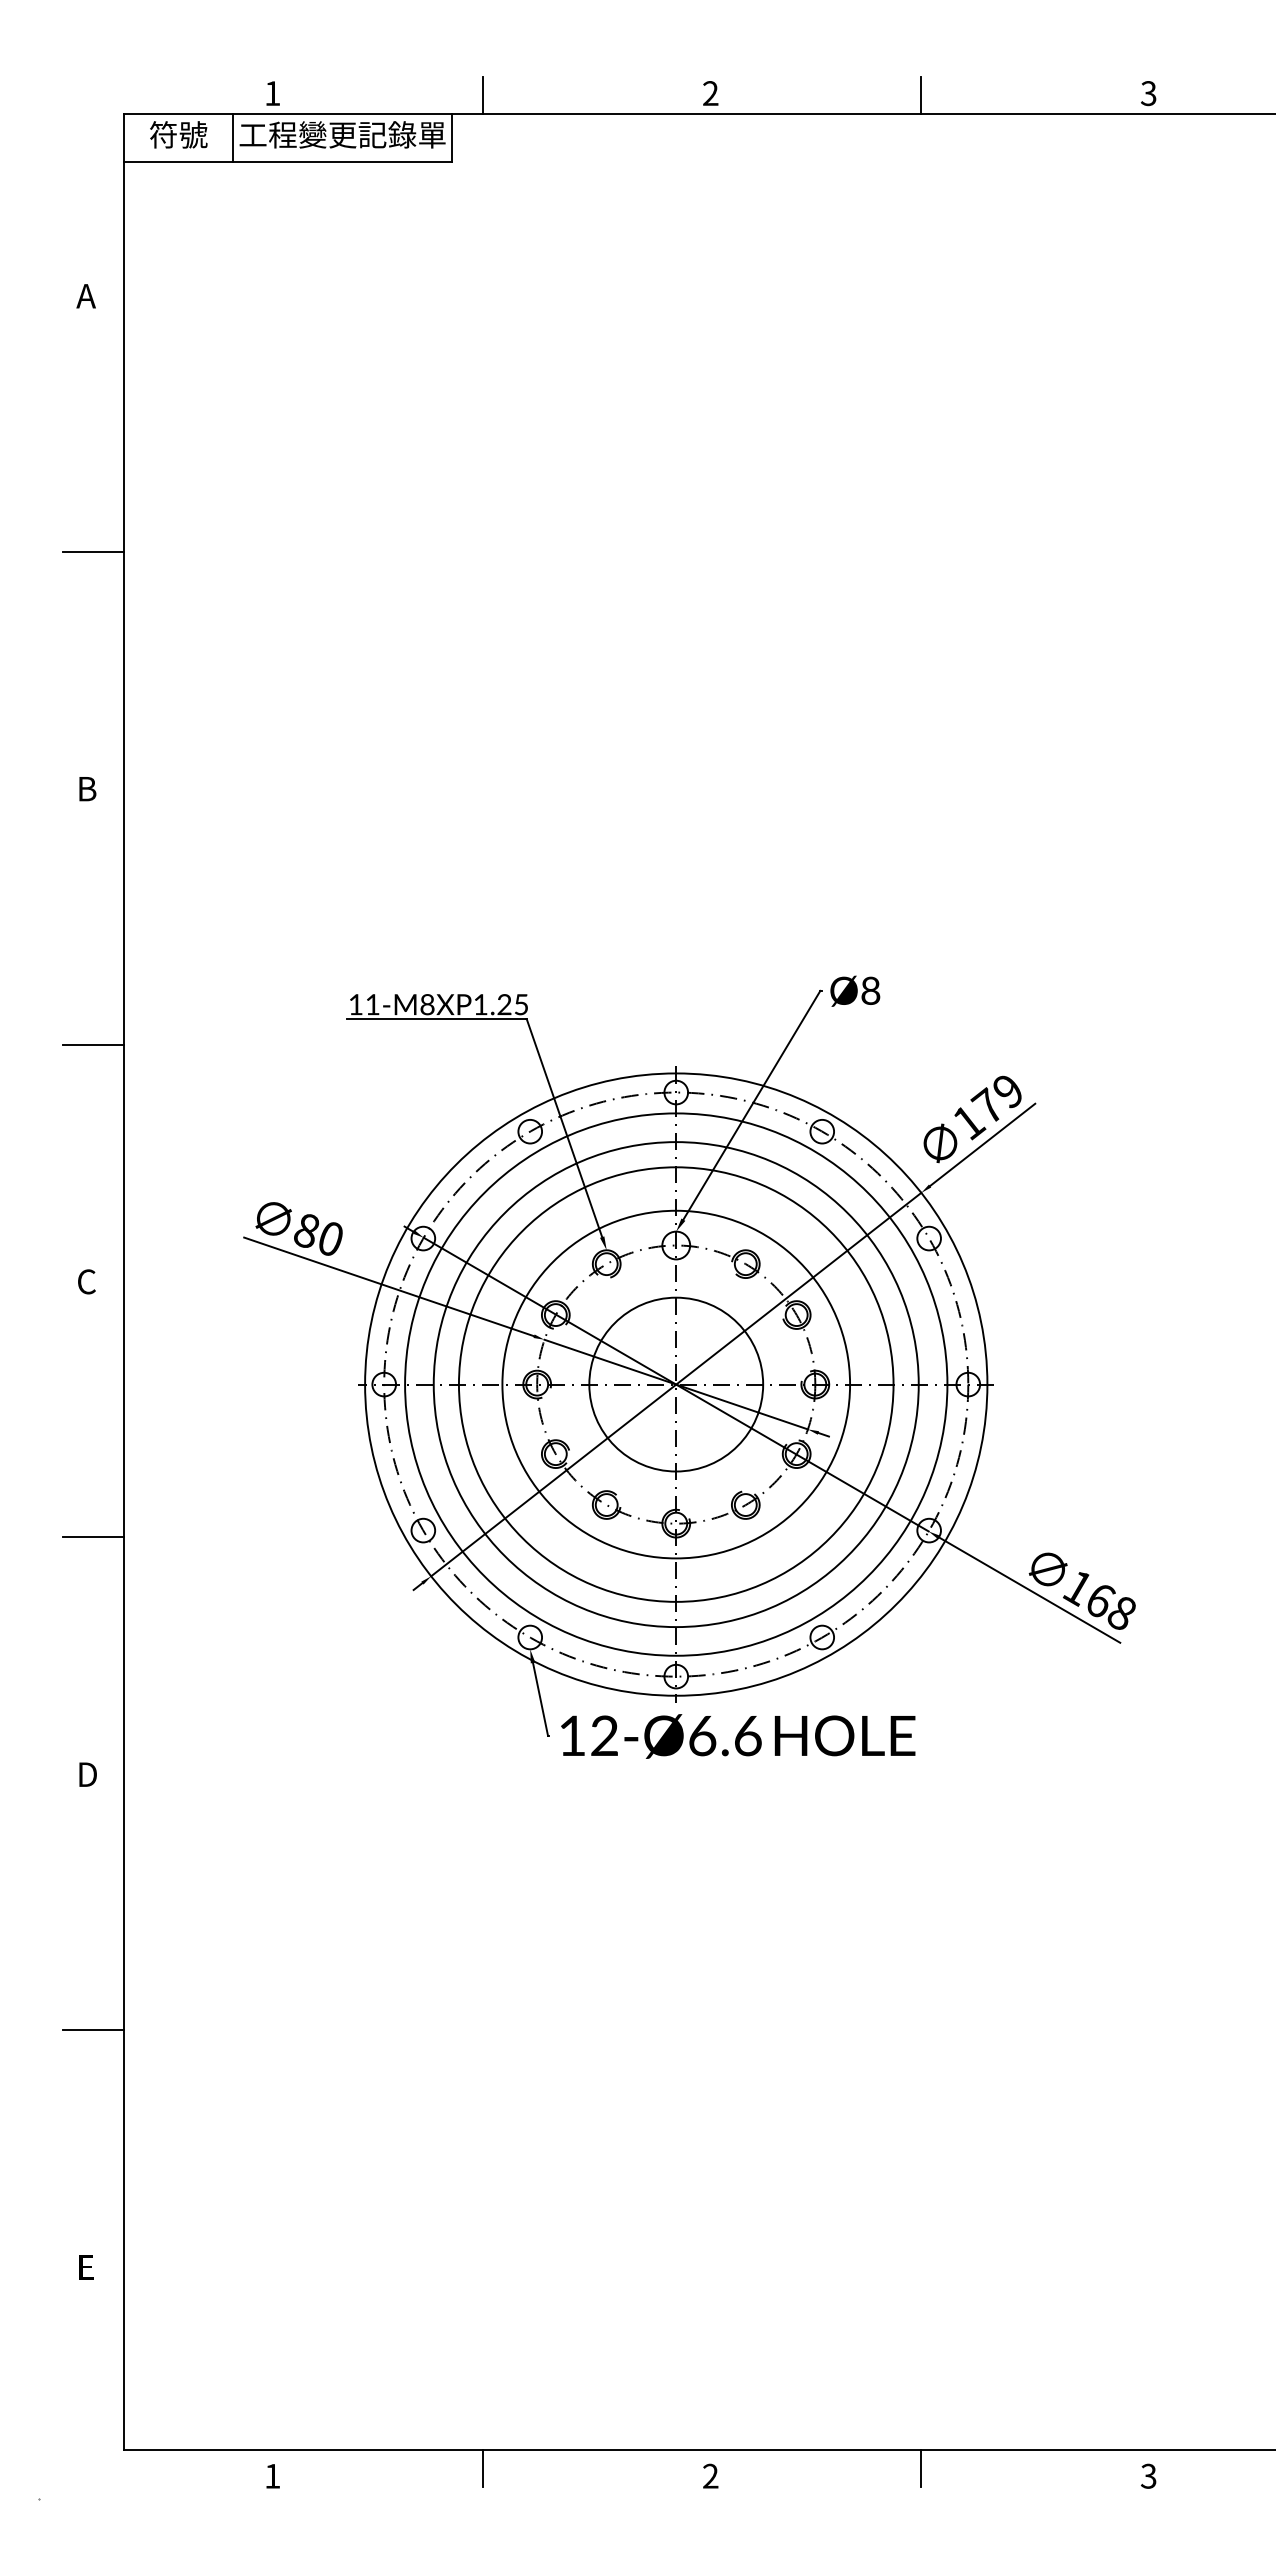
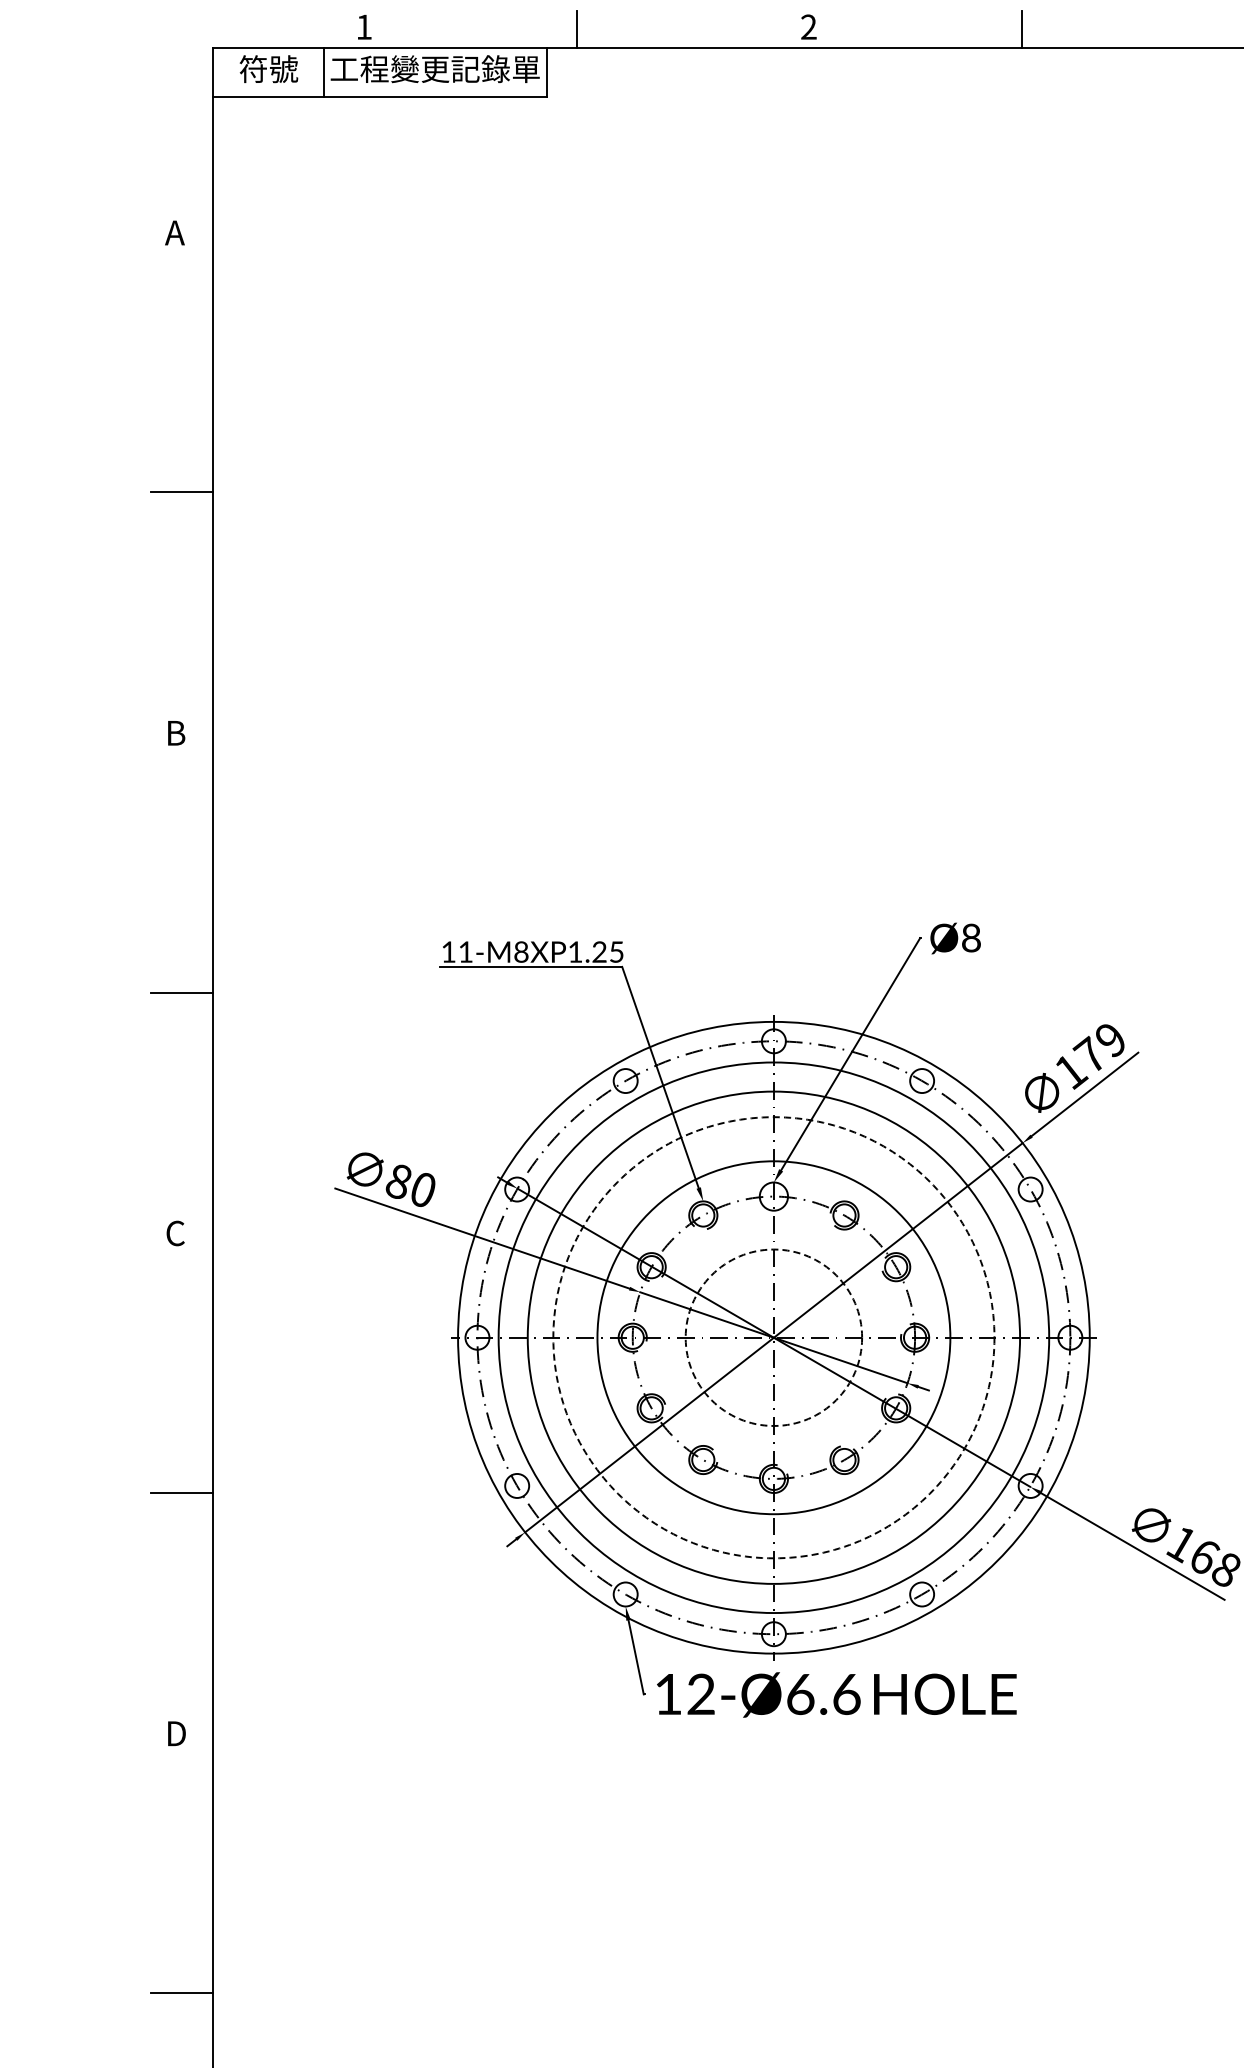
circle: (675, 1384) -> (773, 1337), solid -> dashed
circle: (676, 1384) -> (774, 1337), solid -> dashed

